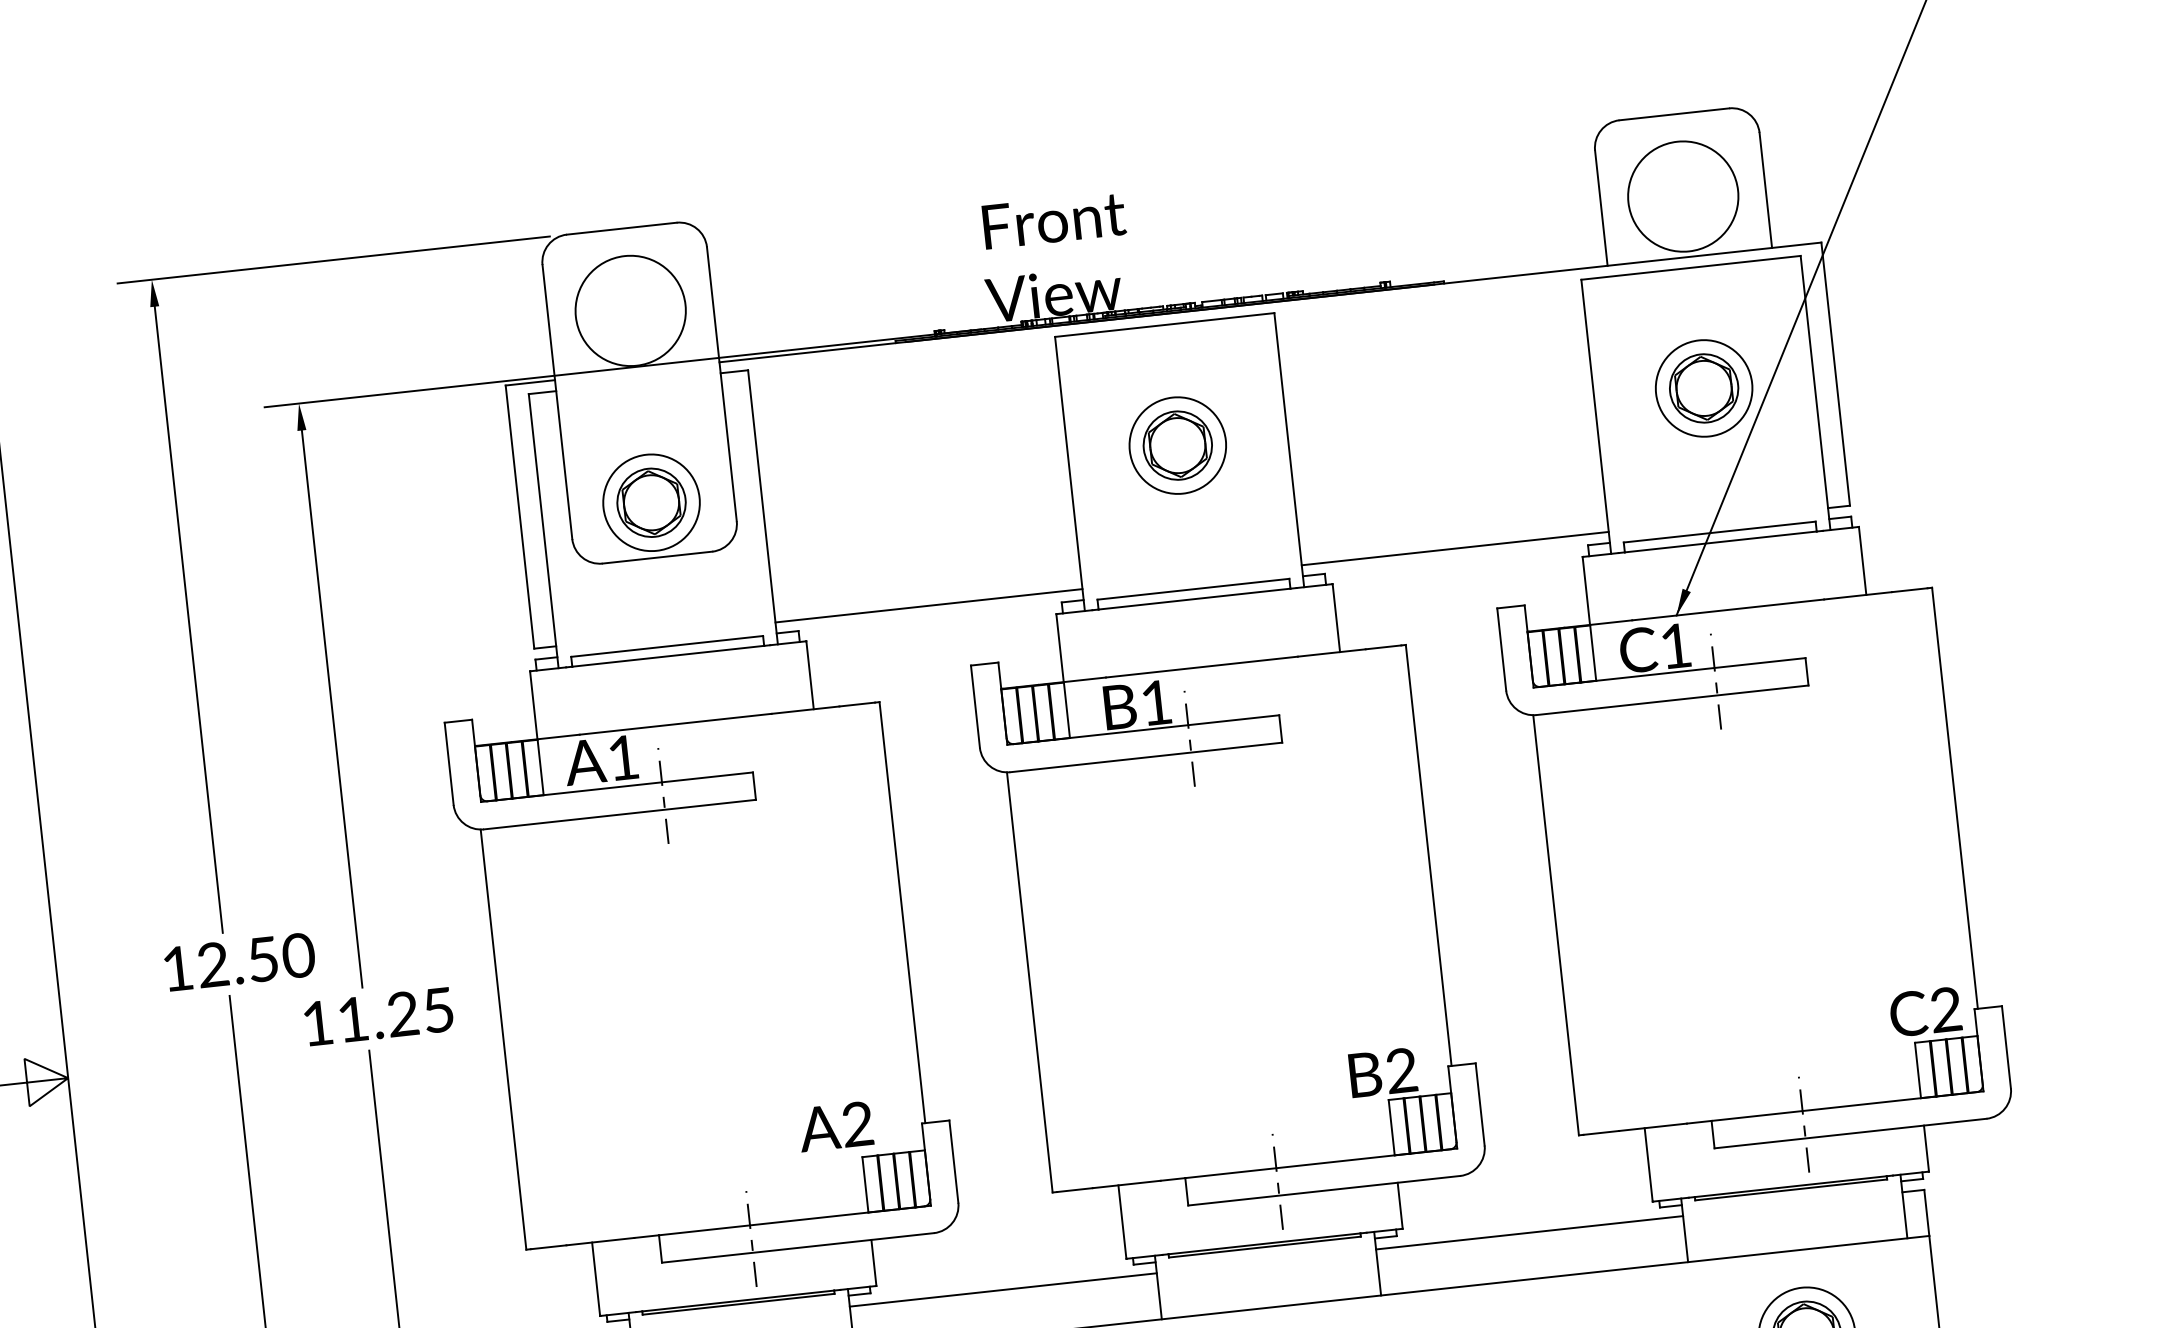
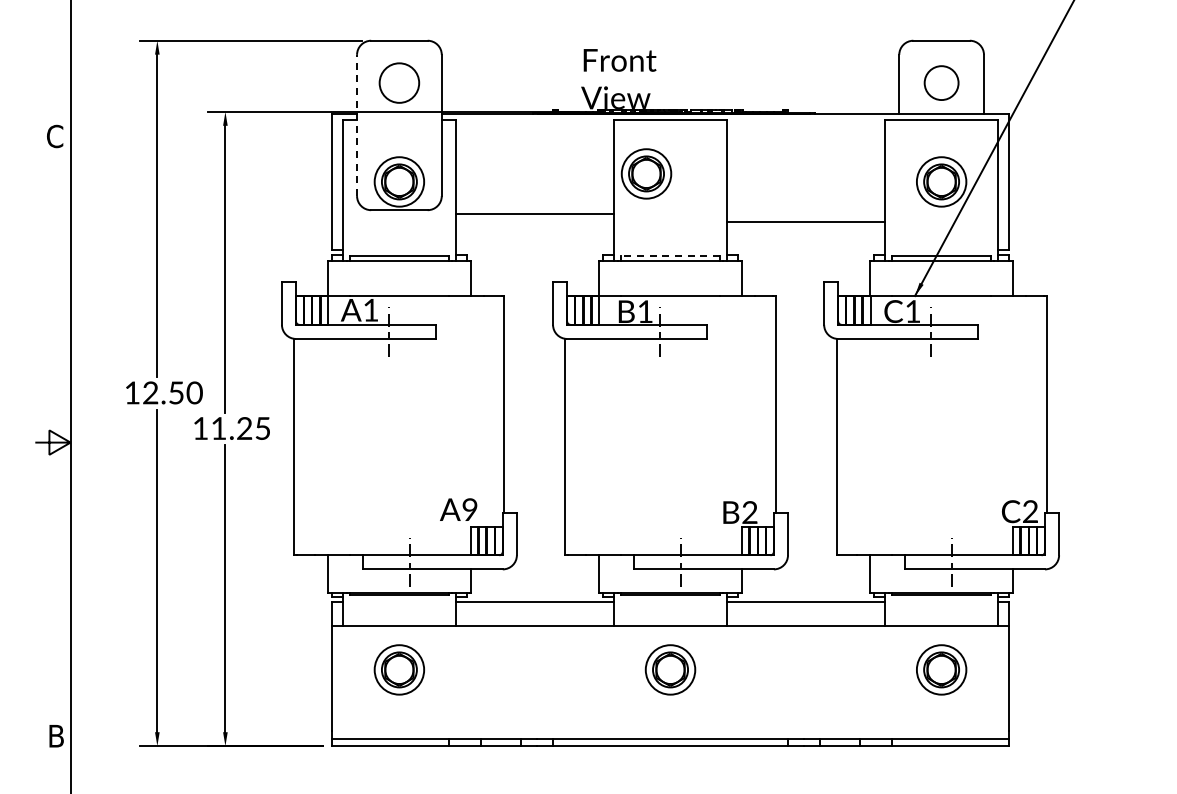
circle: (1682, 195) -> (941, 82), size x0.6
circle: (630, 309) -> (399, 82), size x0.7
line: (558, 402) -> (357, 125), solid -> dashed
part: (1177, 444) -> (646, 173), moved
line: (1456, 548) -> (806, 221), moved
line: (1193, 588) -> (670, 255), solid -> dashed
line: (928, 605) -> (534, 213), moved
text: (856, 1123) -> (469, 509), A2 -> A9

